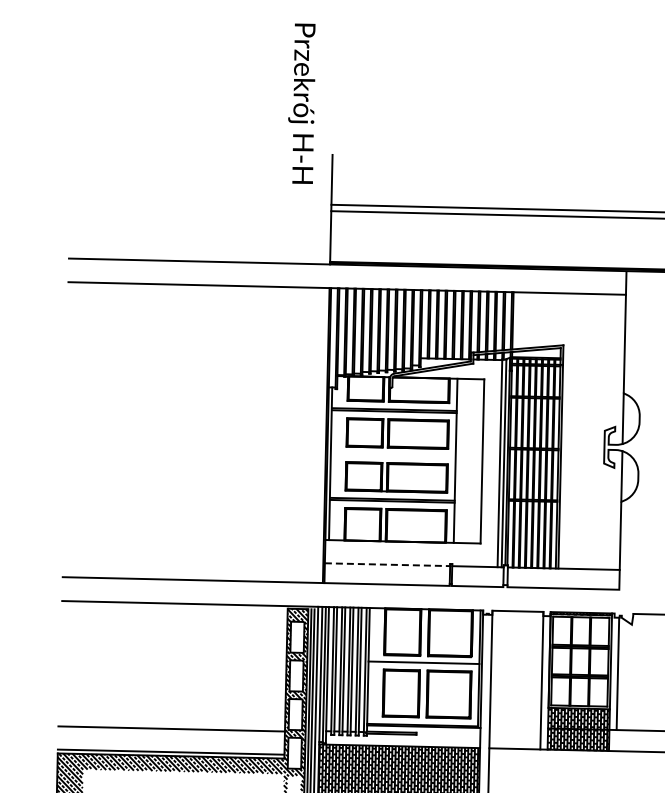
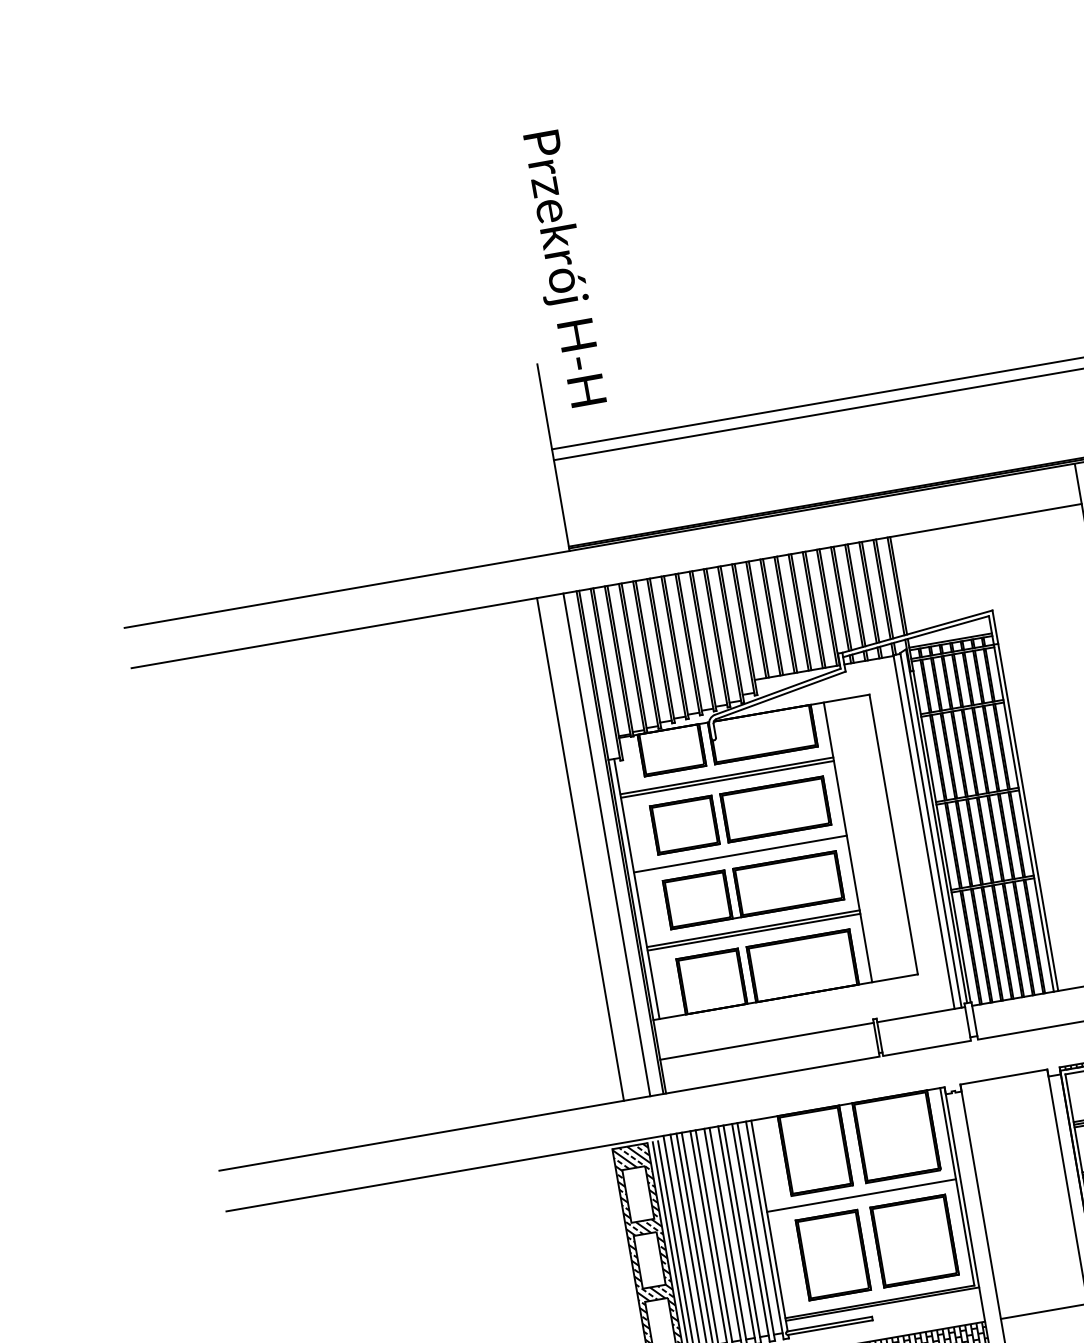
text: (301, 103) -> (560, 269), moved
line: (302, 434) -> (579, 848), added
line: (318, 434) -> (606, 843), added
line: (392, 455) -> (739, 854), added
line: (387, 564) -> (766, 1040), dashed -> solid

